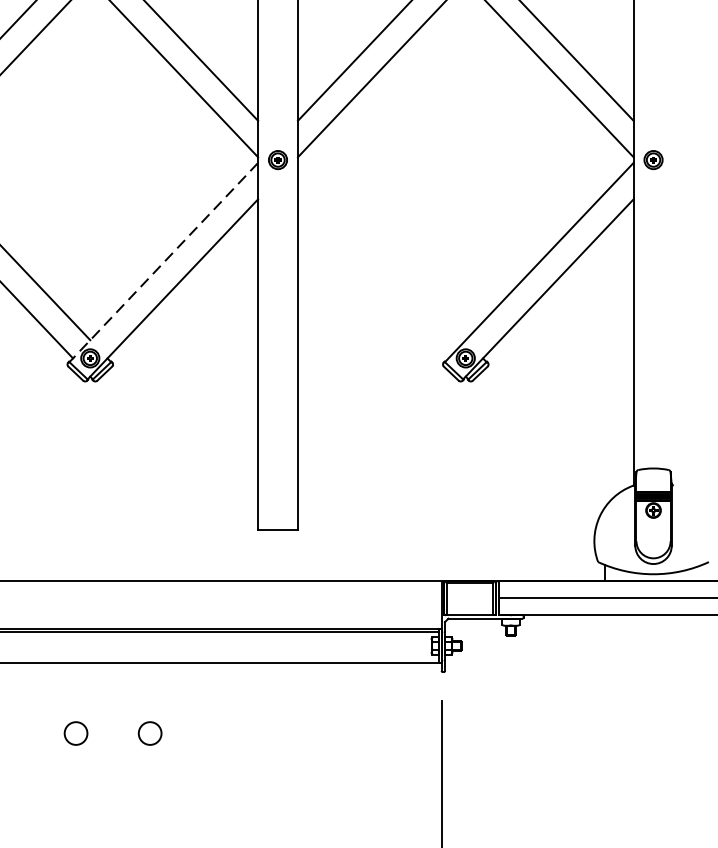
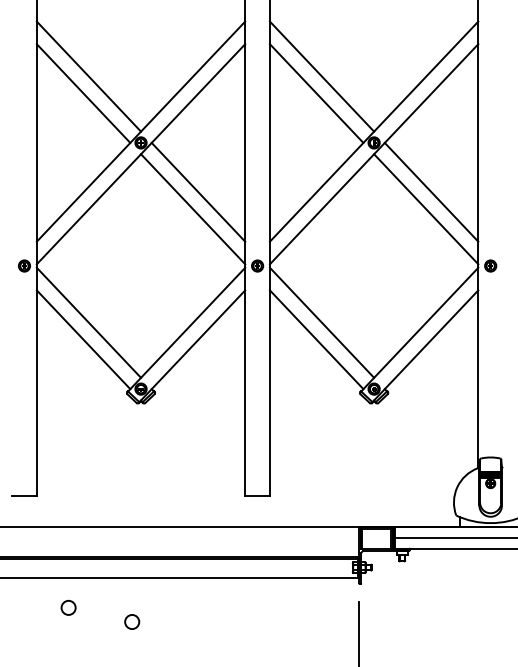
line: (381, 251) -> (321, 322), added
line: (163, 263) -> (186, 330), dashed -> solid
line: (372, 278) -> (316, 339), added
circle: (150, 732) -> (178, 621), removed

